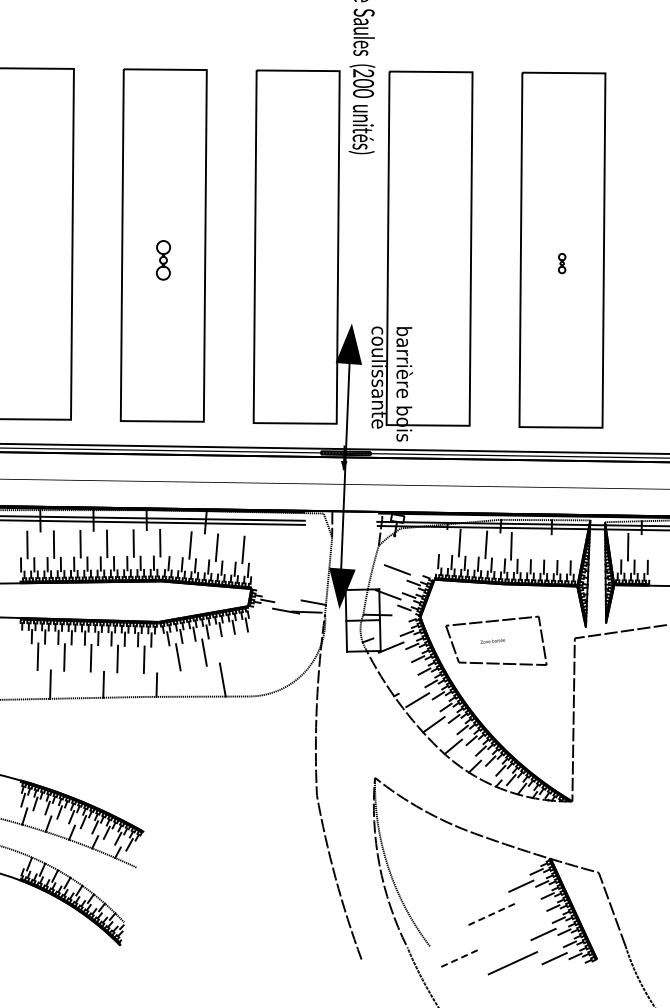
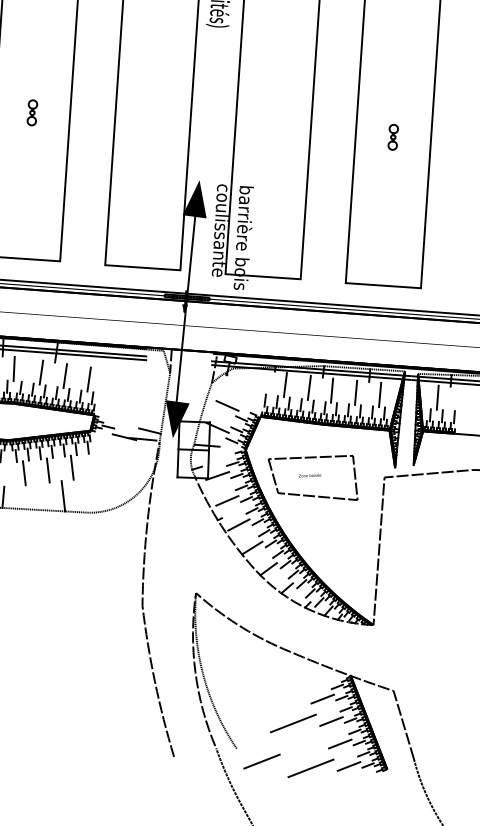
part: (163, 259) -> (32, 112), size x0.71
part: (561, 263) -> (392, 137), size x1.43
line: (537, 546) -> (355, 392), added
line: (564, 547) -> (380, 394), added
line: (230, 647) -> (72, 467), added
line: (403, 674) -> (227, 500), added
line: (532, 909) -> (331, 720), added
line: (490, 914) -> (293, 723), dashed -> solid
line: (458, 958) -> (261, 761), dashed -> solid

